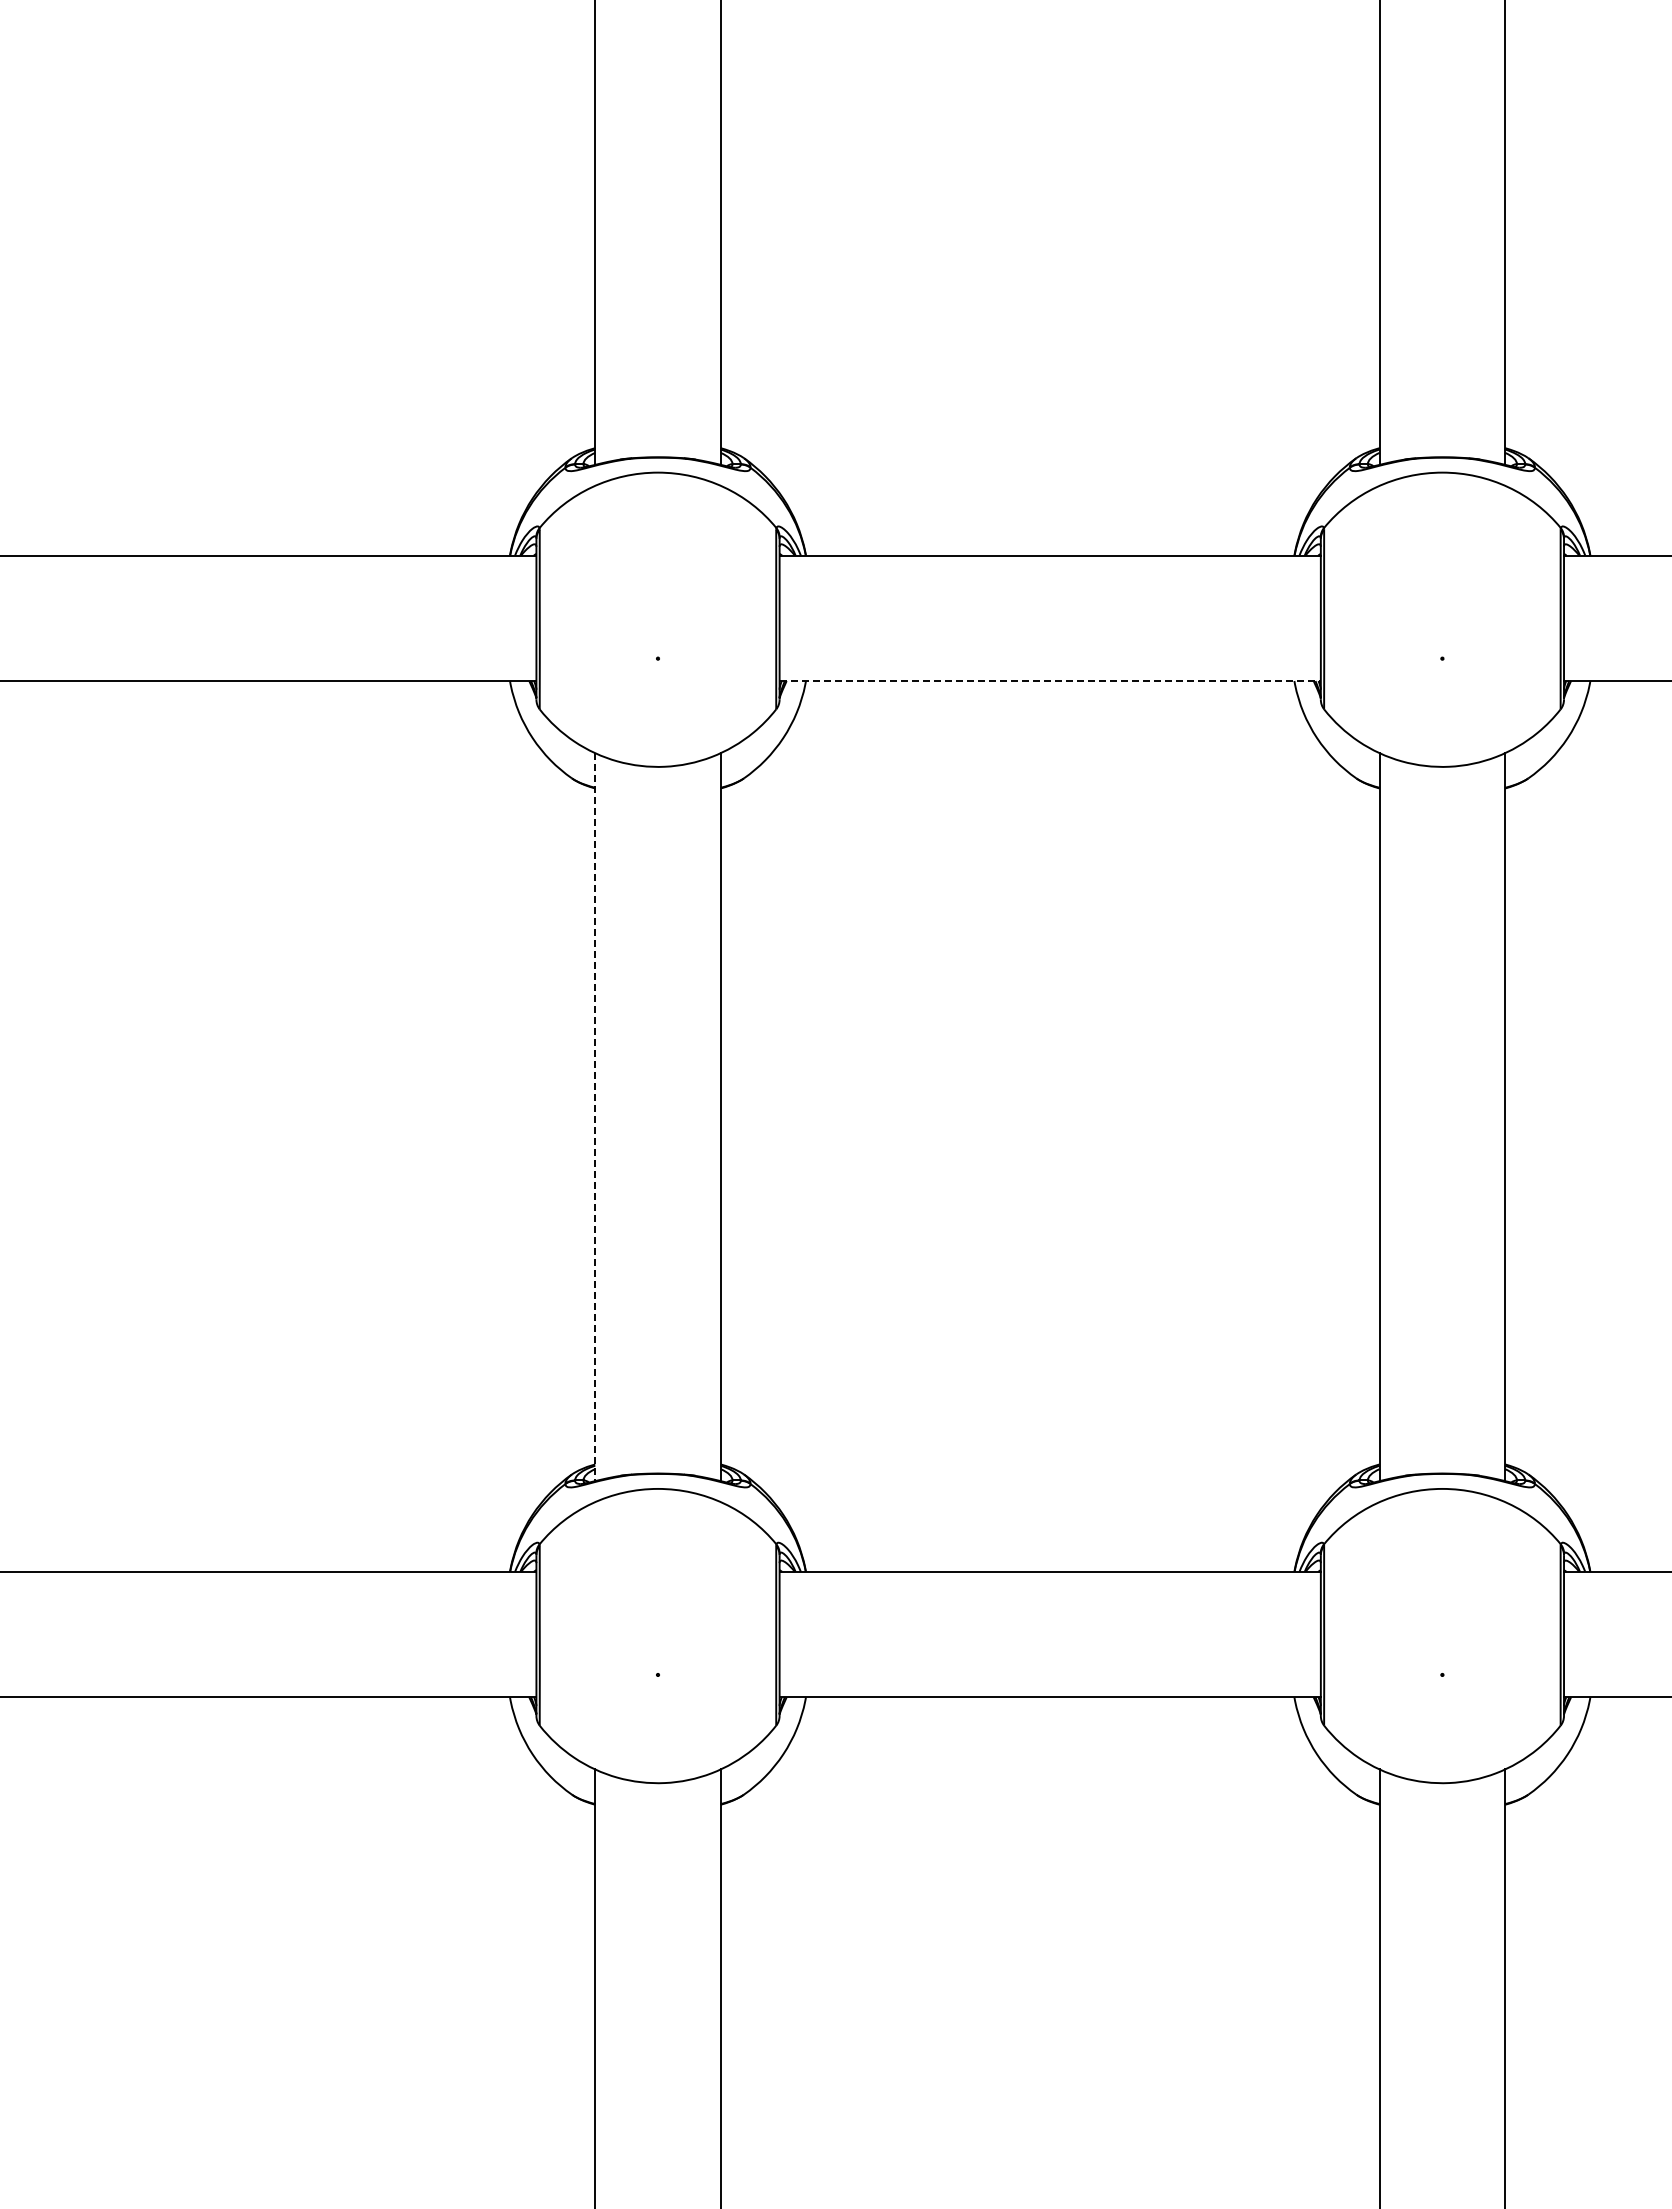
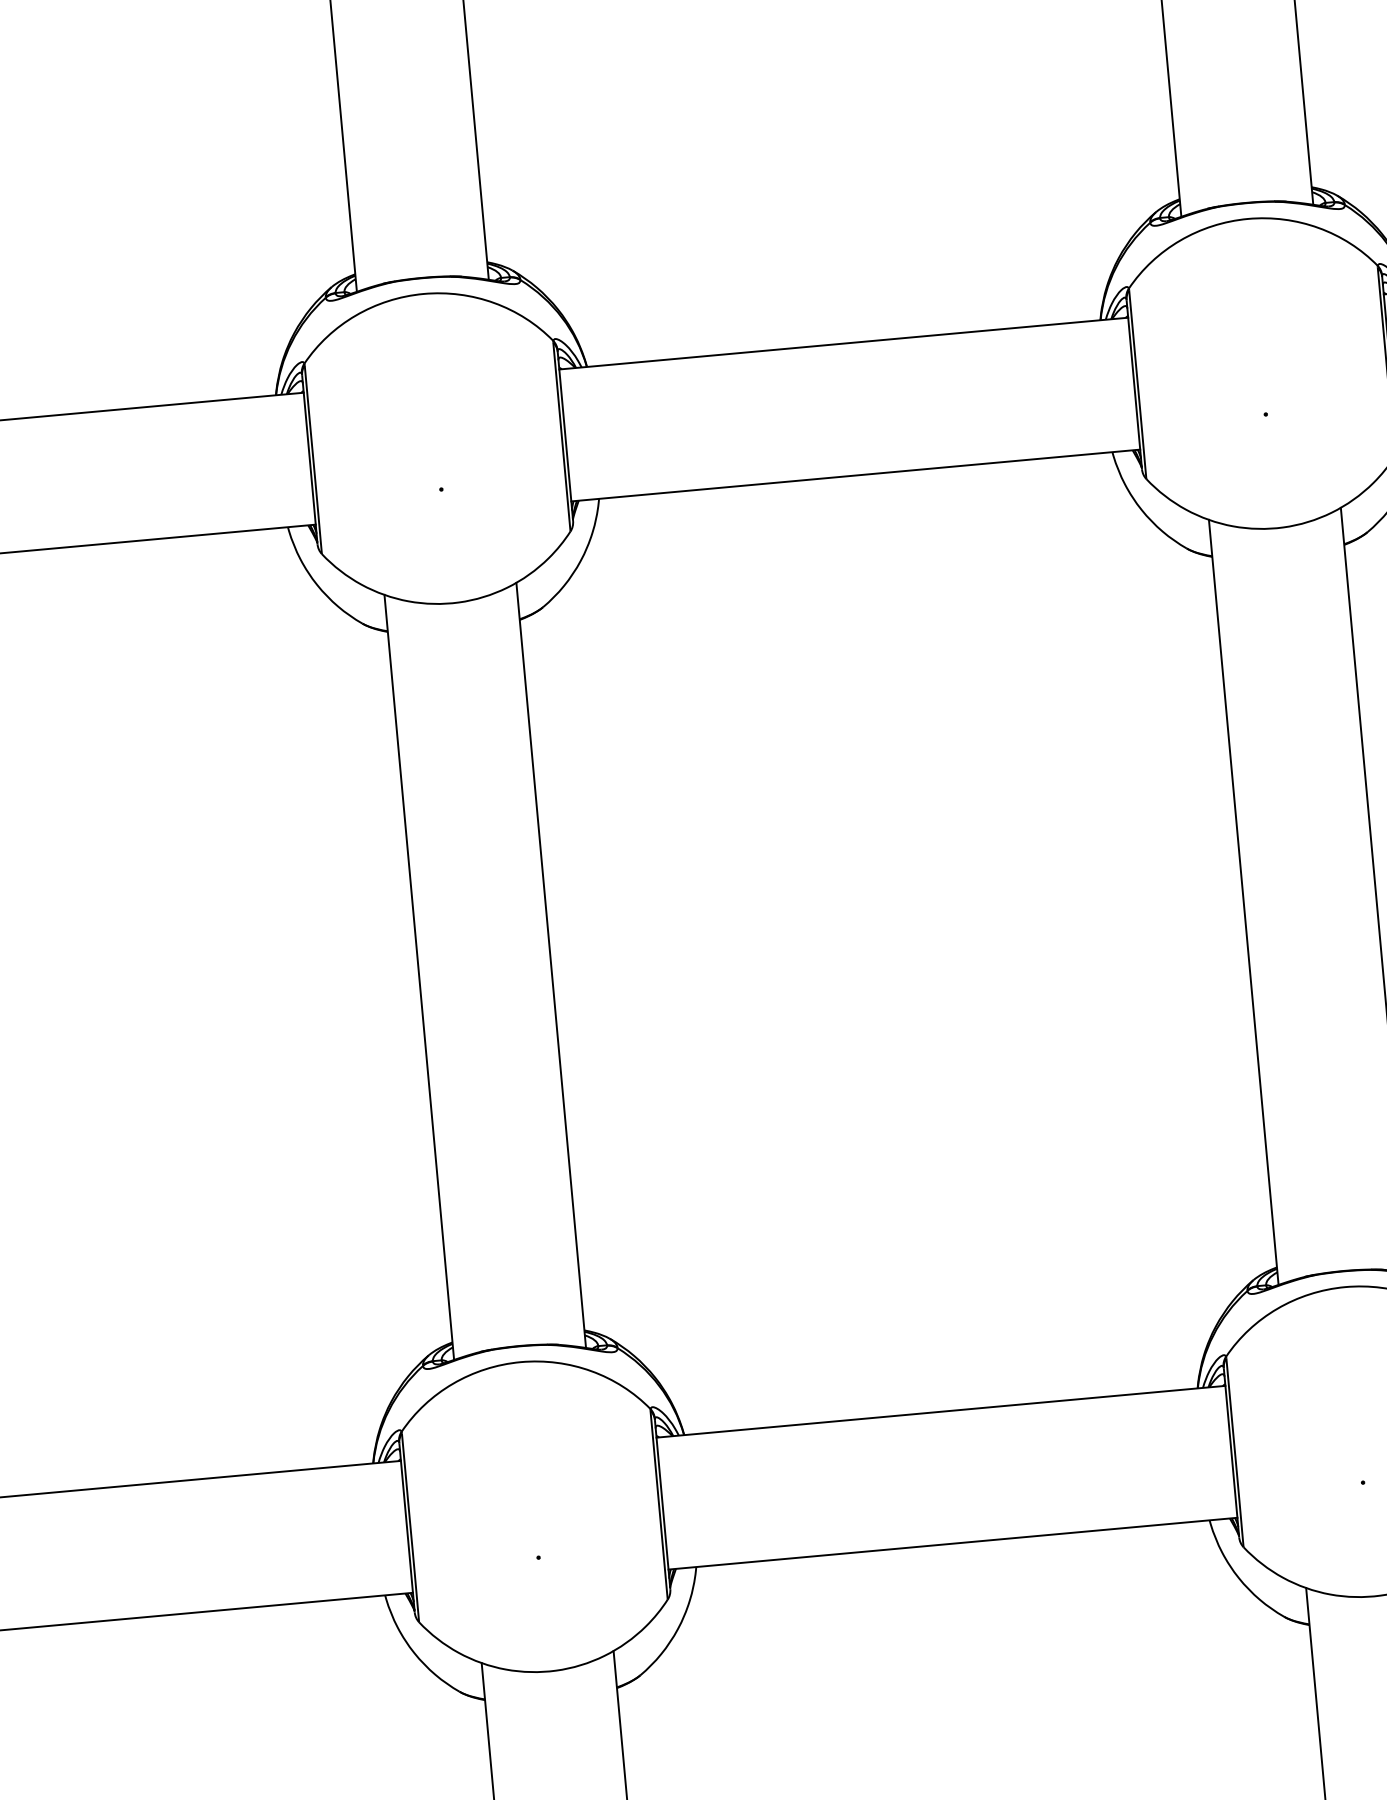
line: (1050, 681) -> (856, 475), dashed -> solid
line: (595, 1117) -> (419, 977), dashed -> solid

